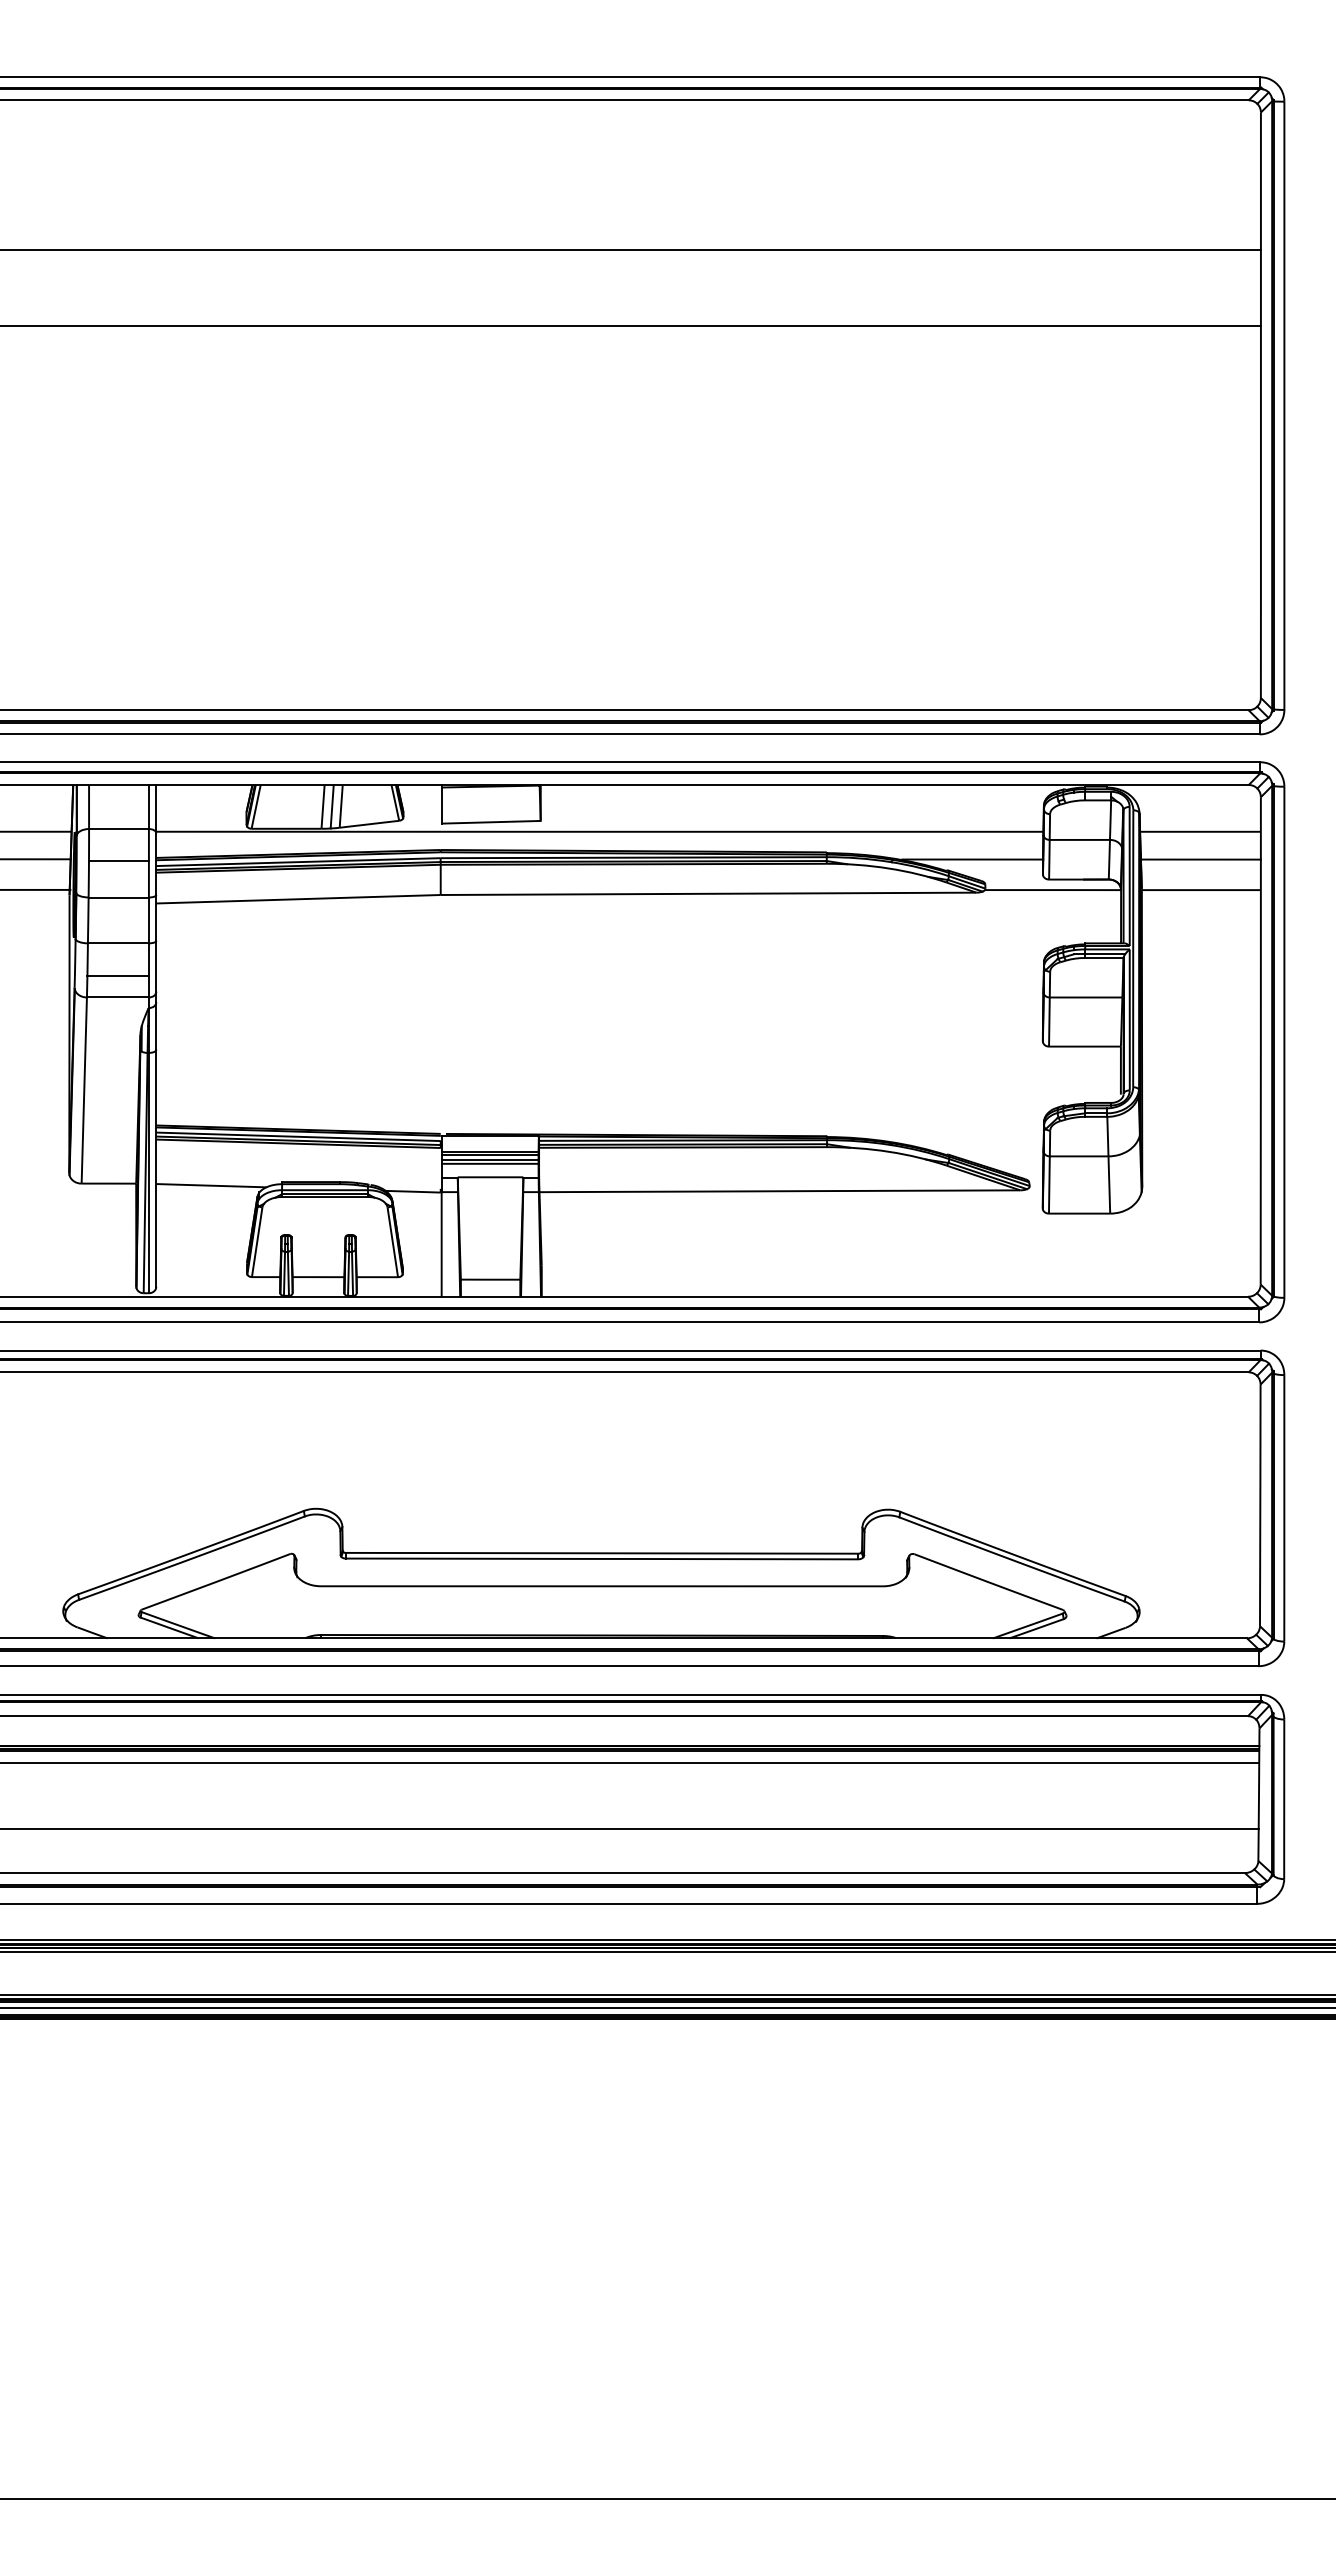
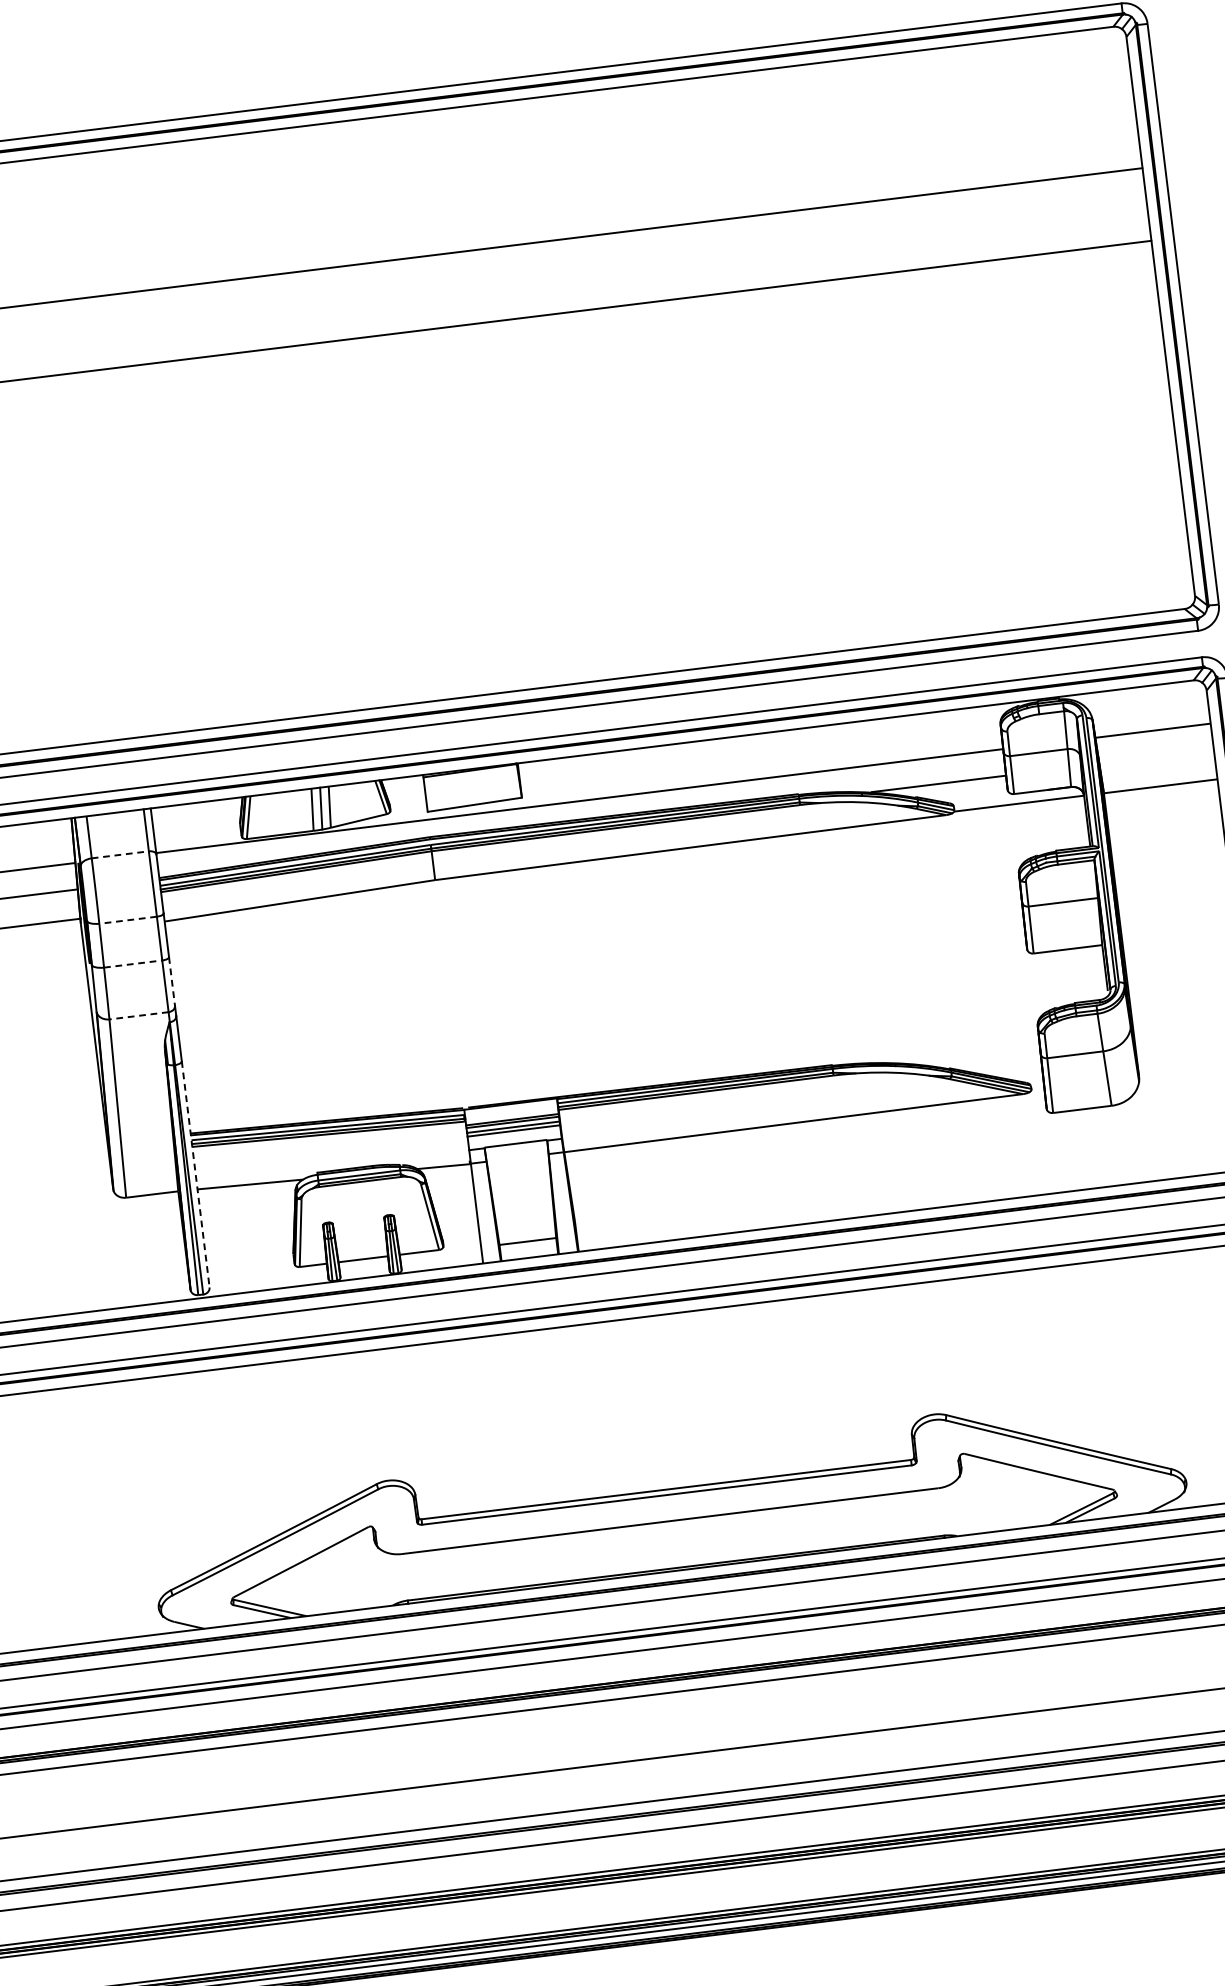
line: (119, 829) -> (120, 855), solid -> dashed
line: (1200, 859) -> (1156, 757), removed
line: (118, 860) -> (123, 884), removed
line: (118, 897) -> (127, 920), solid -> dashed
line: (118, 943) -> (133, 964), solid -> dashed
line: (156, 966) -> (172, 981), solid -> dashed
line: (117, 976) -> (136, 995), removed
line: (117, 997) -> (138, 1015), solid -> dashed
line: (156, 1168) -> (195, 1174), solid -> dashed

